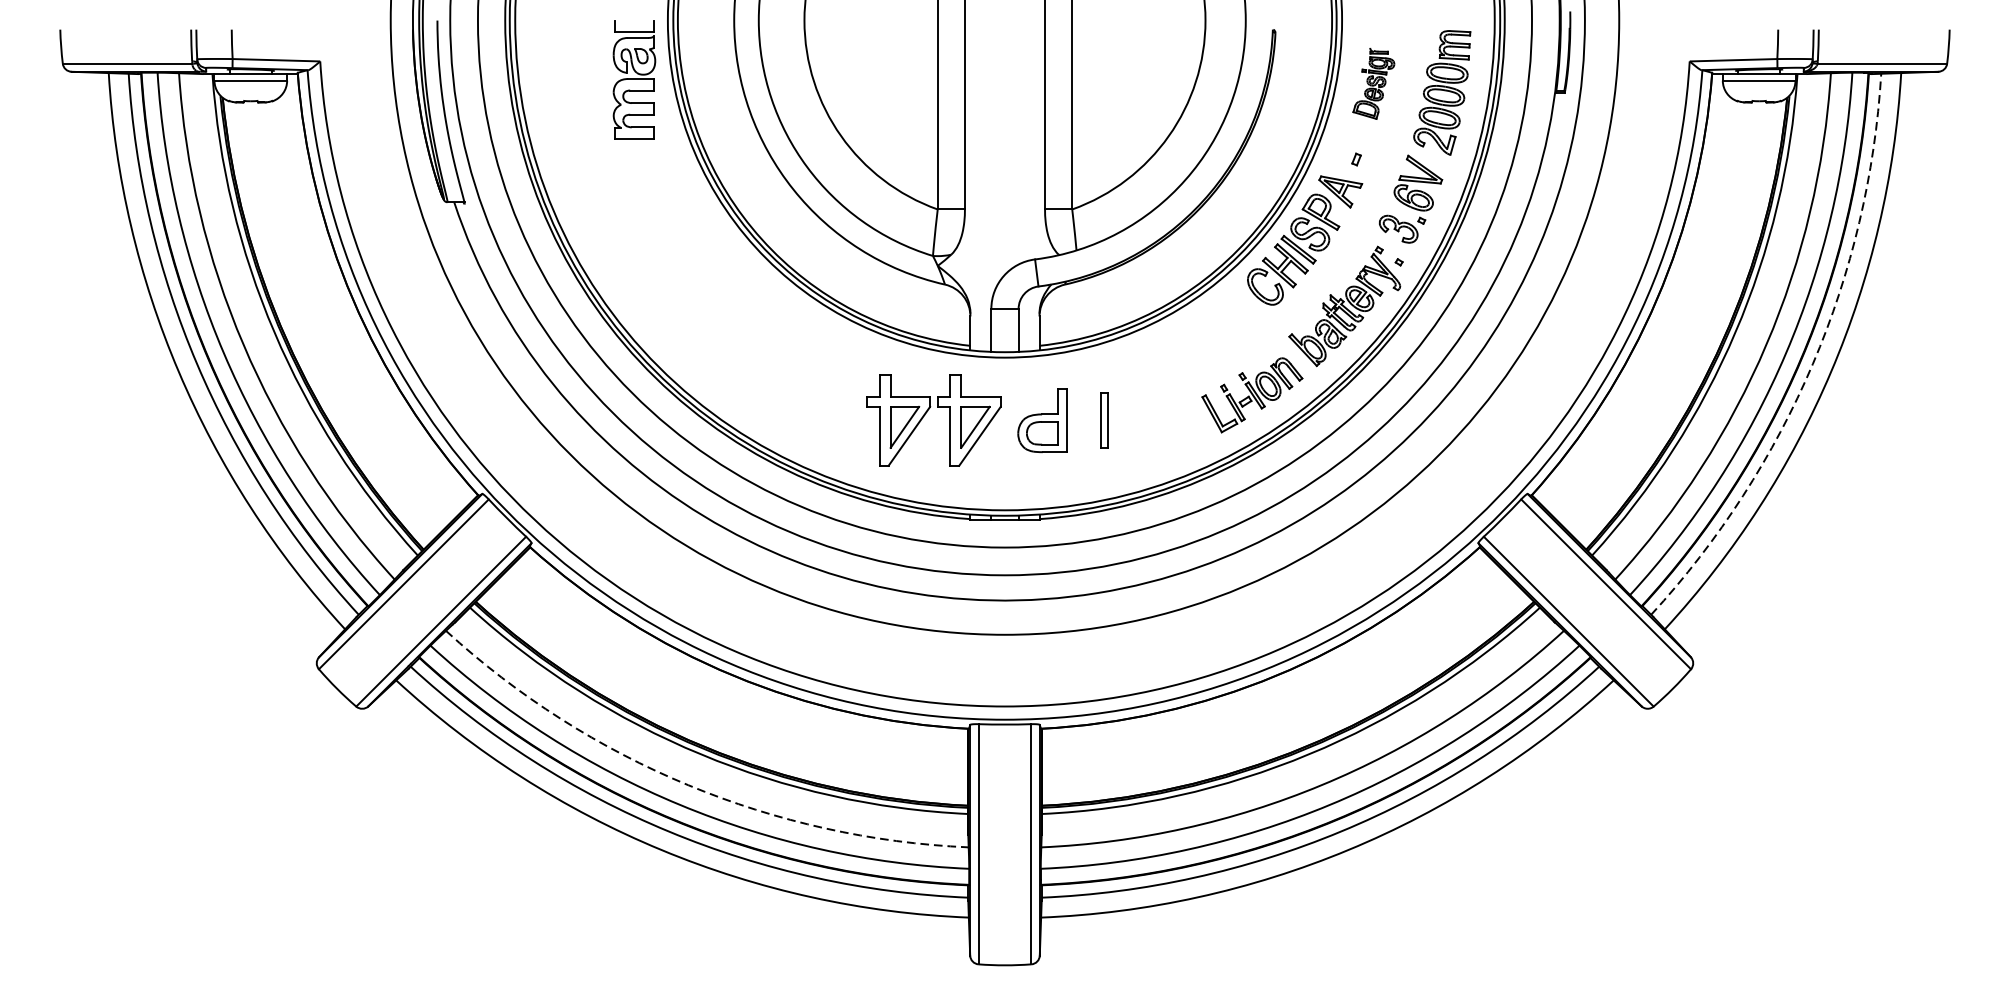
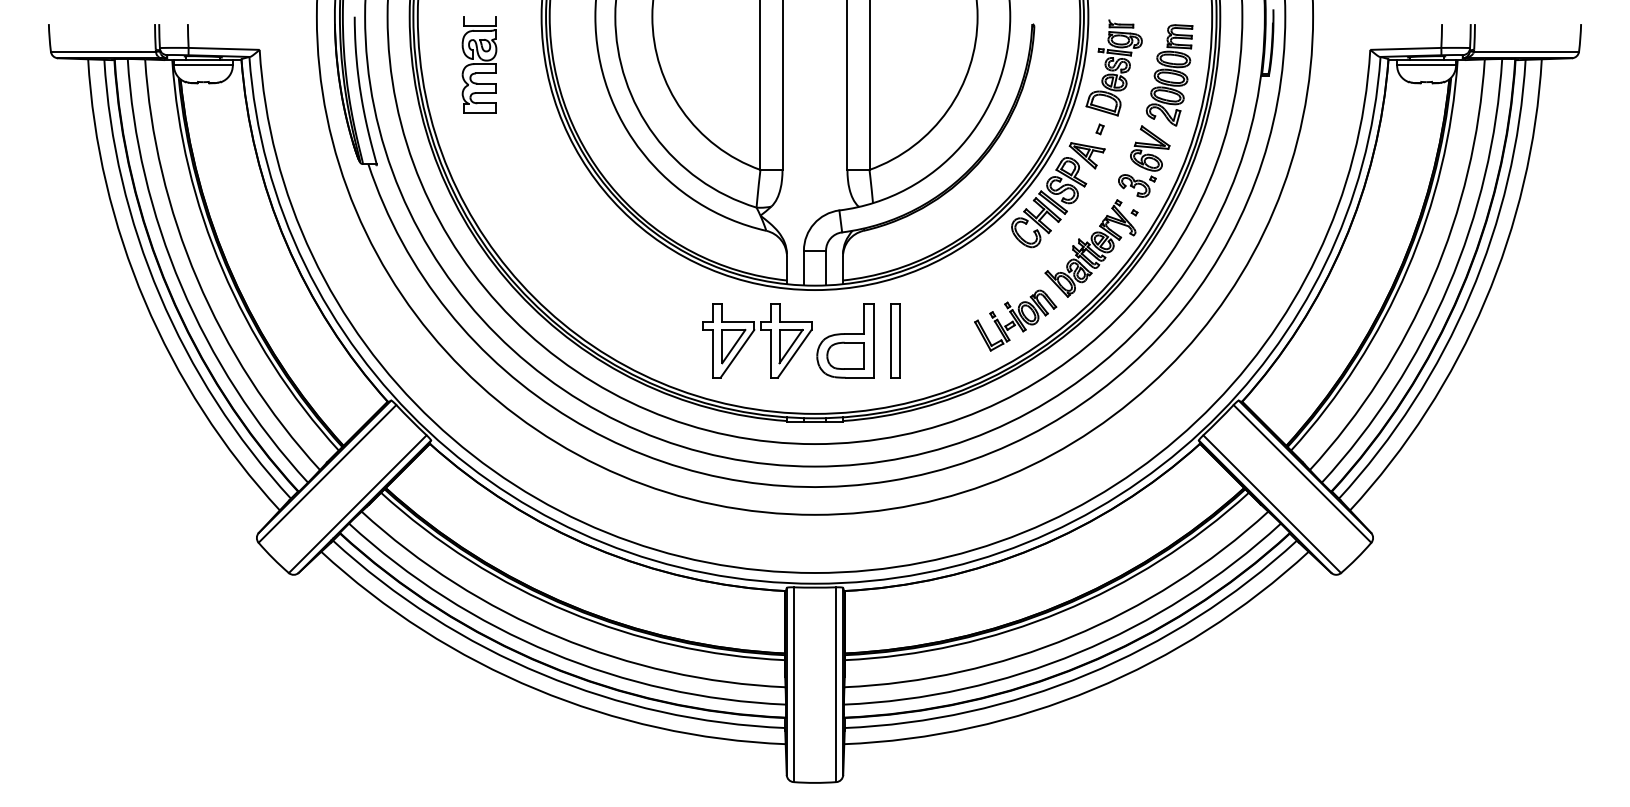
part: (634, 79) -> (479, 64), moved
part: (1373, 83) -> (1113, 67), size x1.67
arc: (1813, 364) -> (1470, 295), dashed -> solid
part: (1042, 419) -> (845, 340), size x1.43
part: (1104, 419) -> (895, 340), size x1.67
arc: (688, 784) -> (558, 636), dashed -> solid

